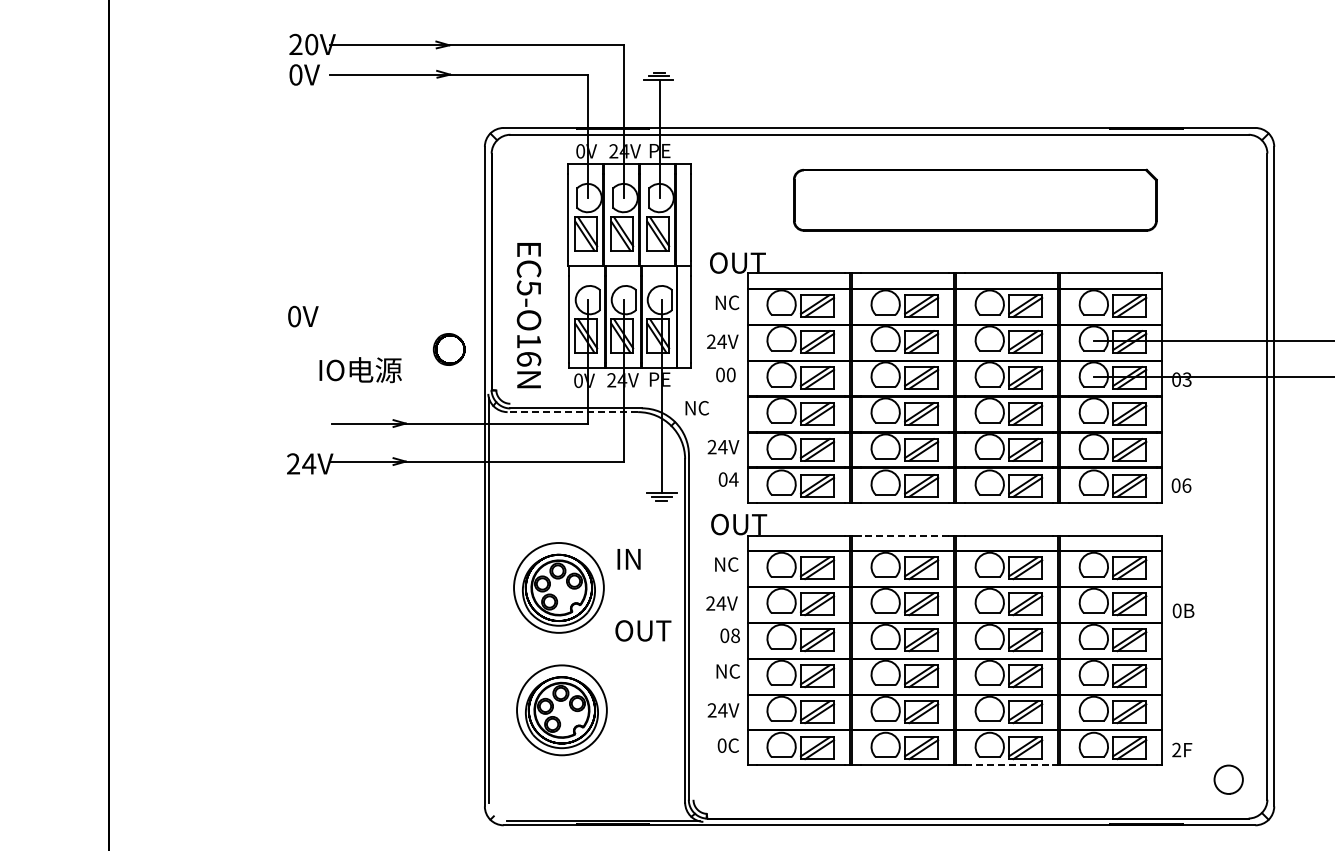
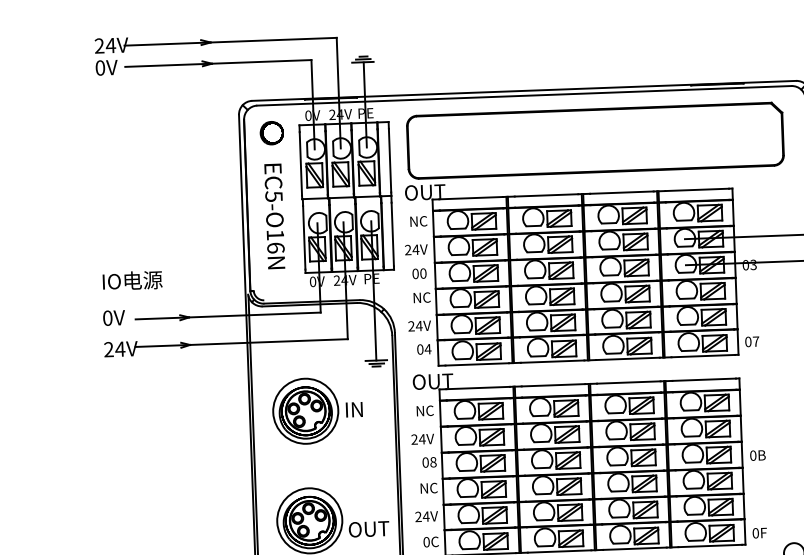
text: (311, 44) -> (110, 45), 20V -> 24V
part: (975, 199) -> (595, 140), size x1.43
text: (528, 315) -> (274, 216), moved
text: (303, 316) -> (114, 317), moved
part: (448, 349) -> (271, 133), moved
text: (360, 370) -> (132, 281), moved
text: (696, 408) -> (421, 297), moved
line: (572, 412) -> (309, 305), dashed -> solid
text: (1186, 485) -> (755, 341), 06 -> 07
line: (905, 535) -> (553, 385), dashed -> solid
part: (558, 587) -> (305, 410), moved
text: (1183, 610) -> (757, 455), moved
text: (643, 630) -> (369, 528), moved
text: (1176, 749) -> (755, 532), 2F -> 0F
line: (1009, 765) -> (635, 548), dashed -> solid

